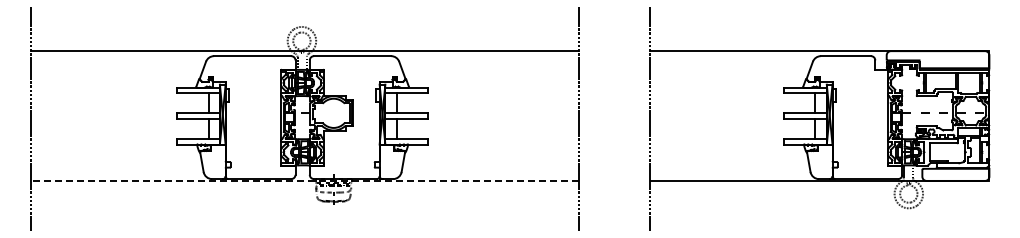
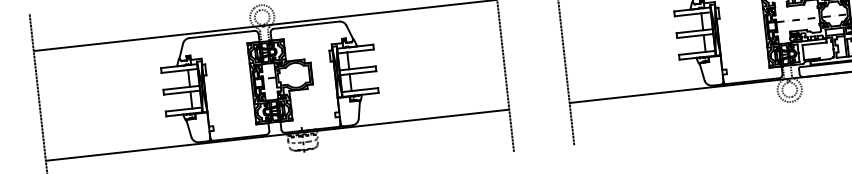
line: (304, 180) -> (277, 134), dashed -> solid

